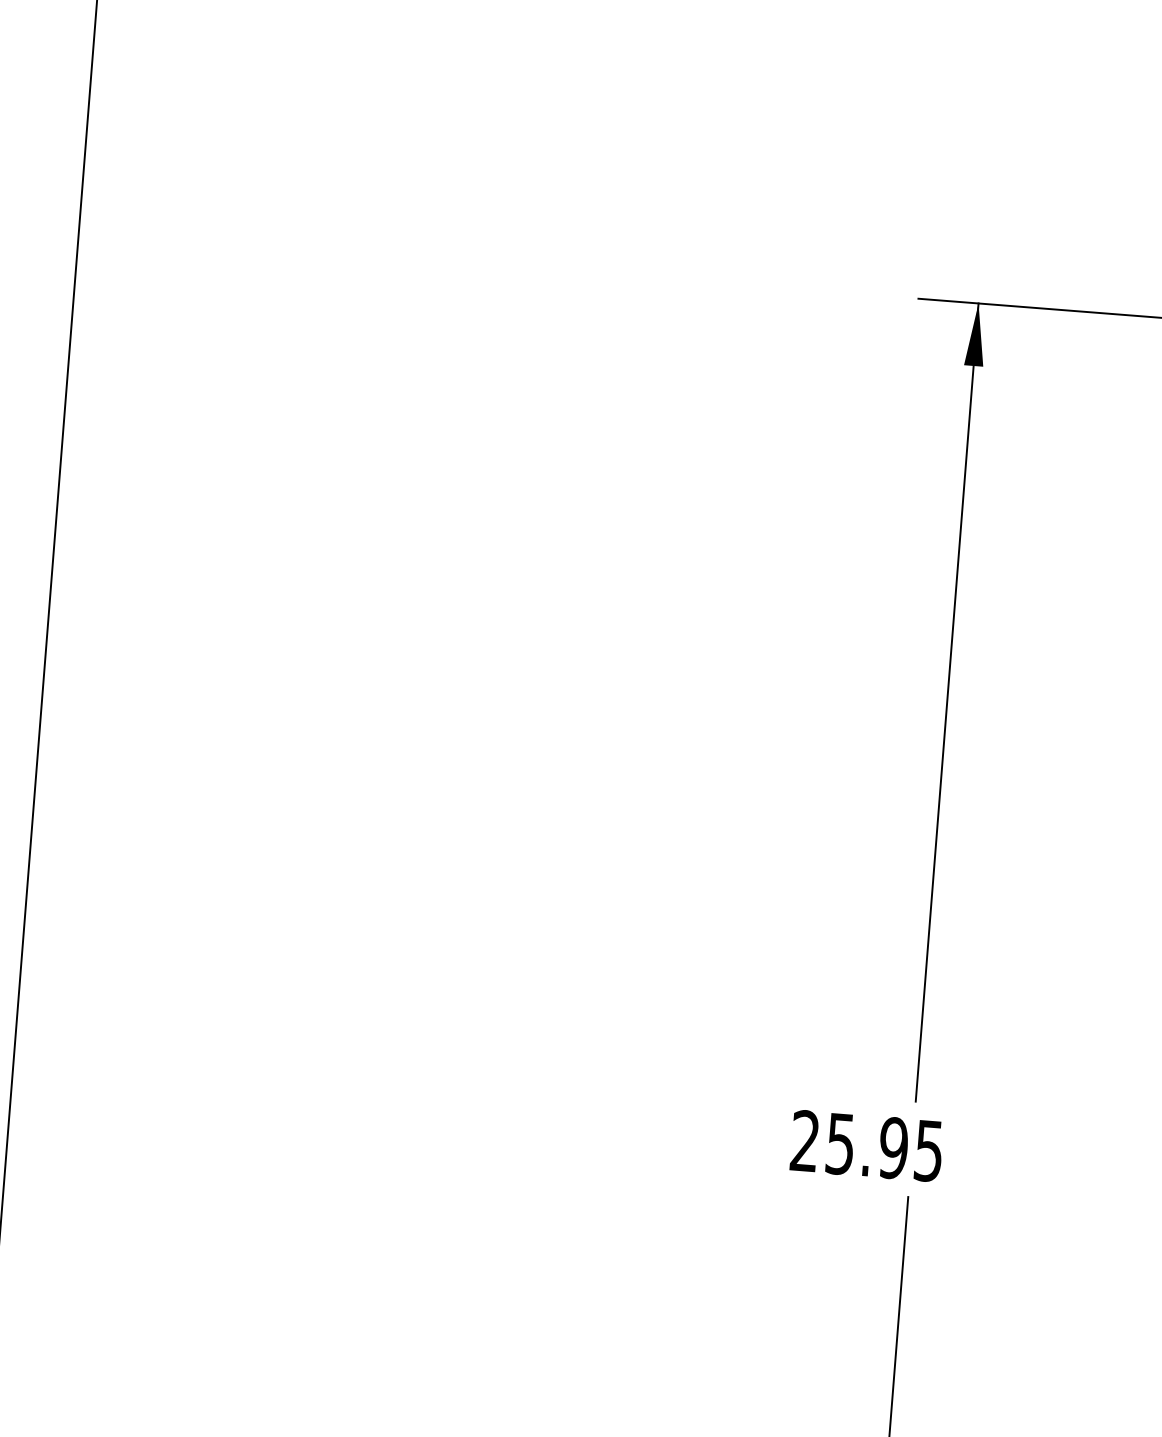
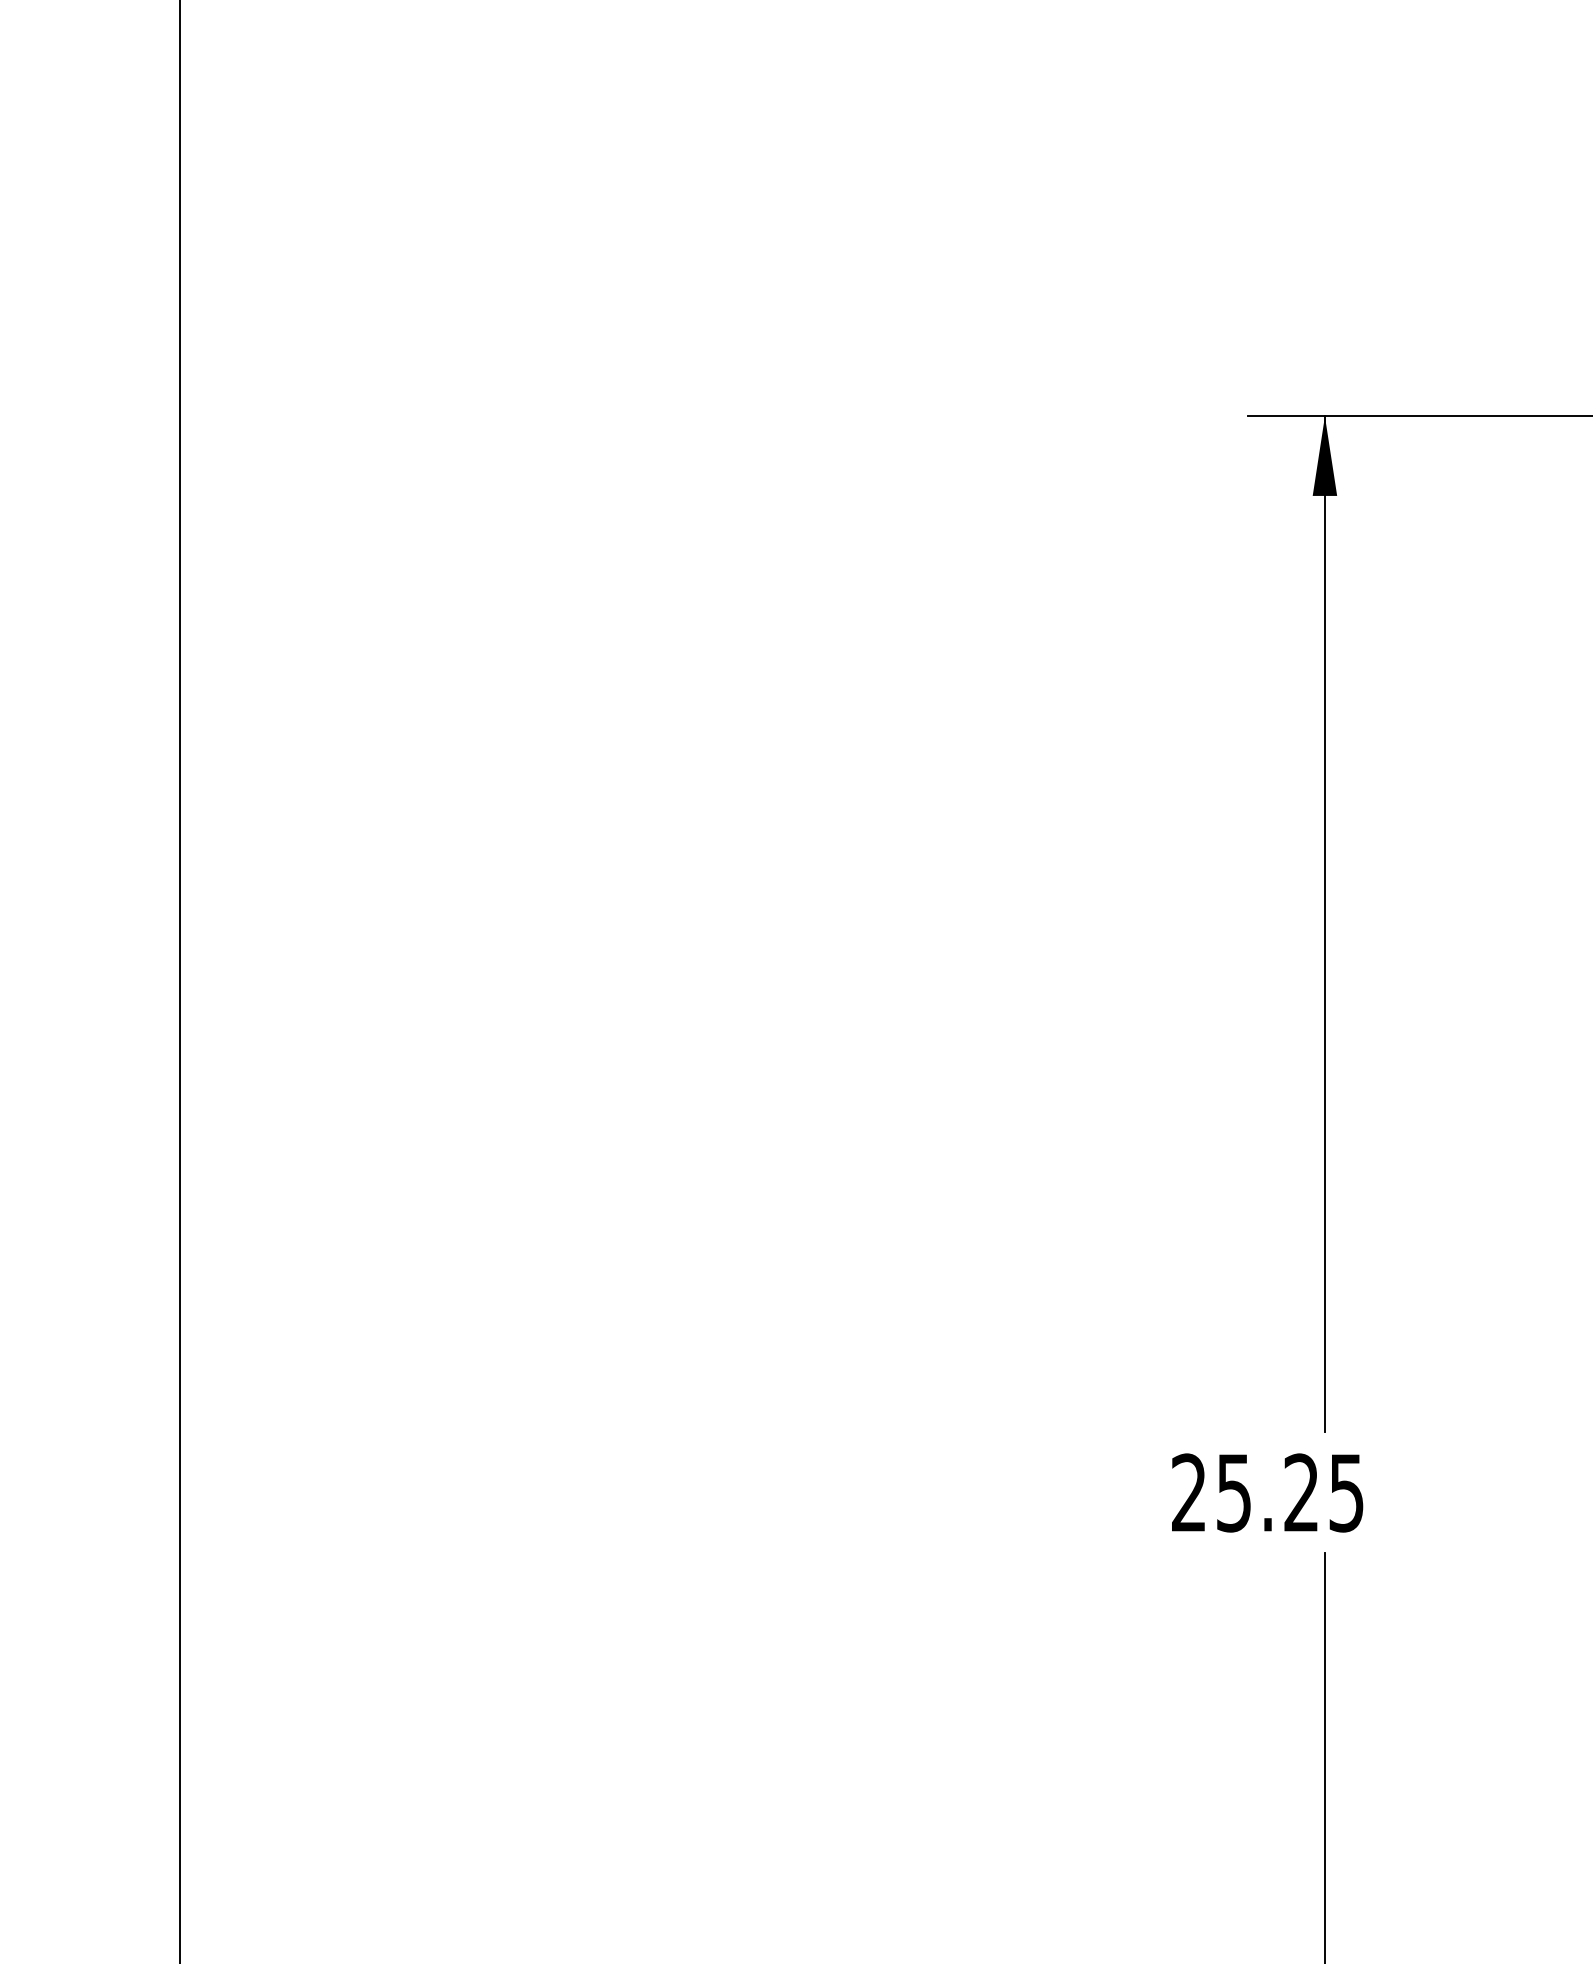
text: (893, 1147) -> (1301, 1492), 25.95 -> 25.25

